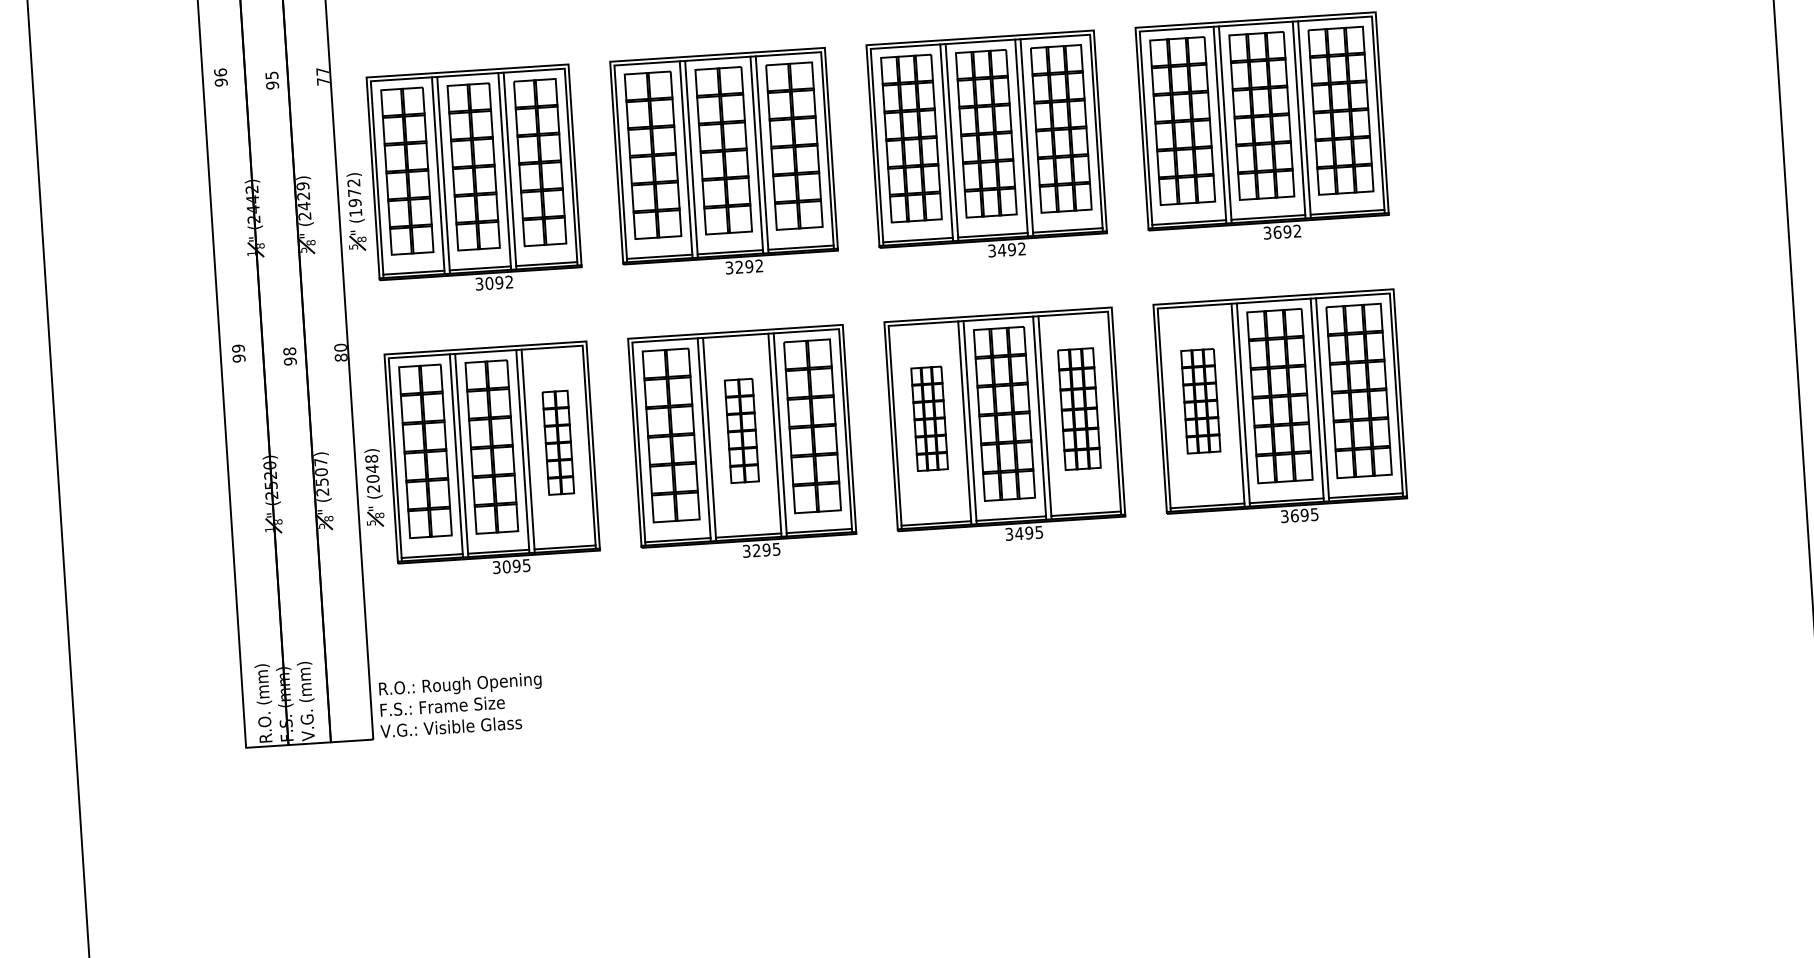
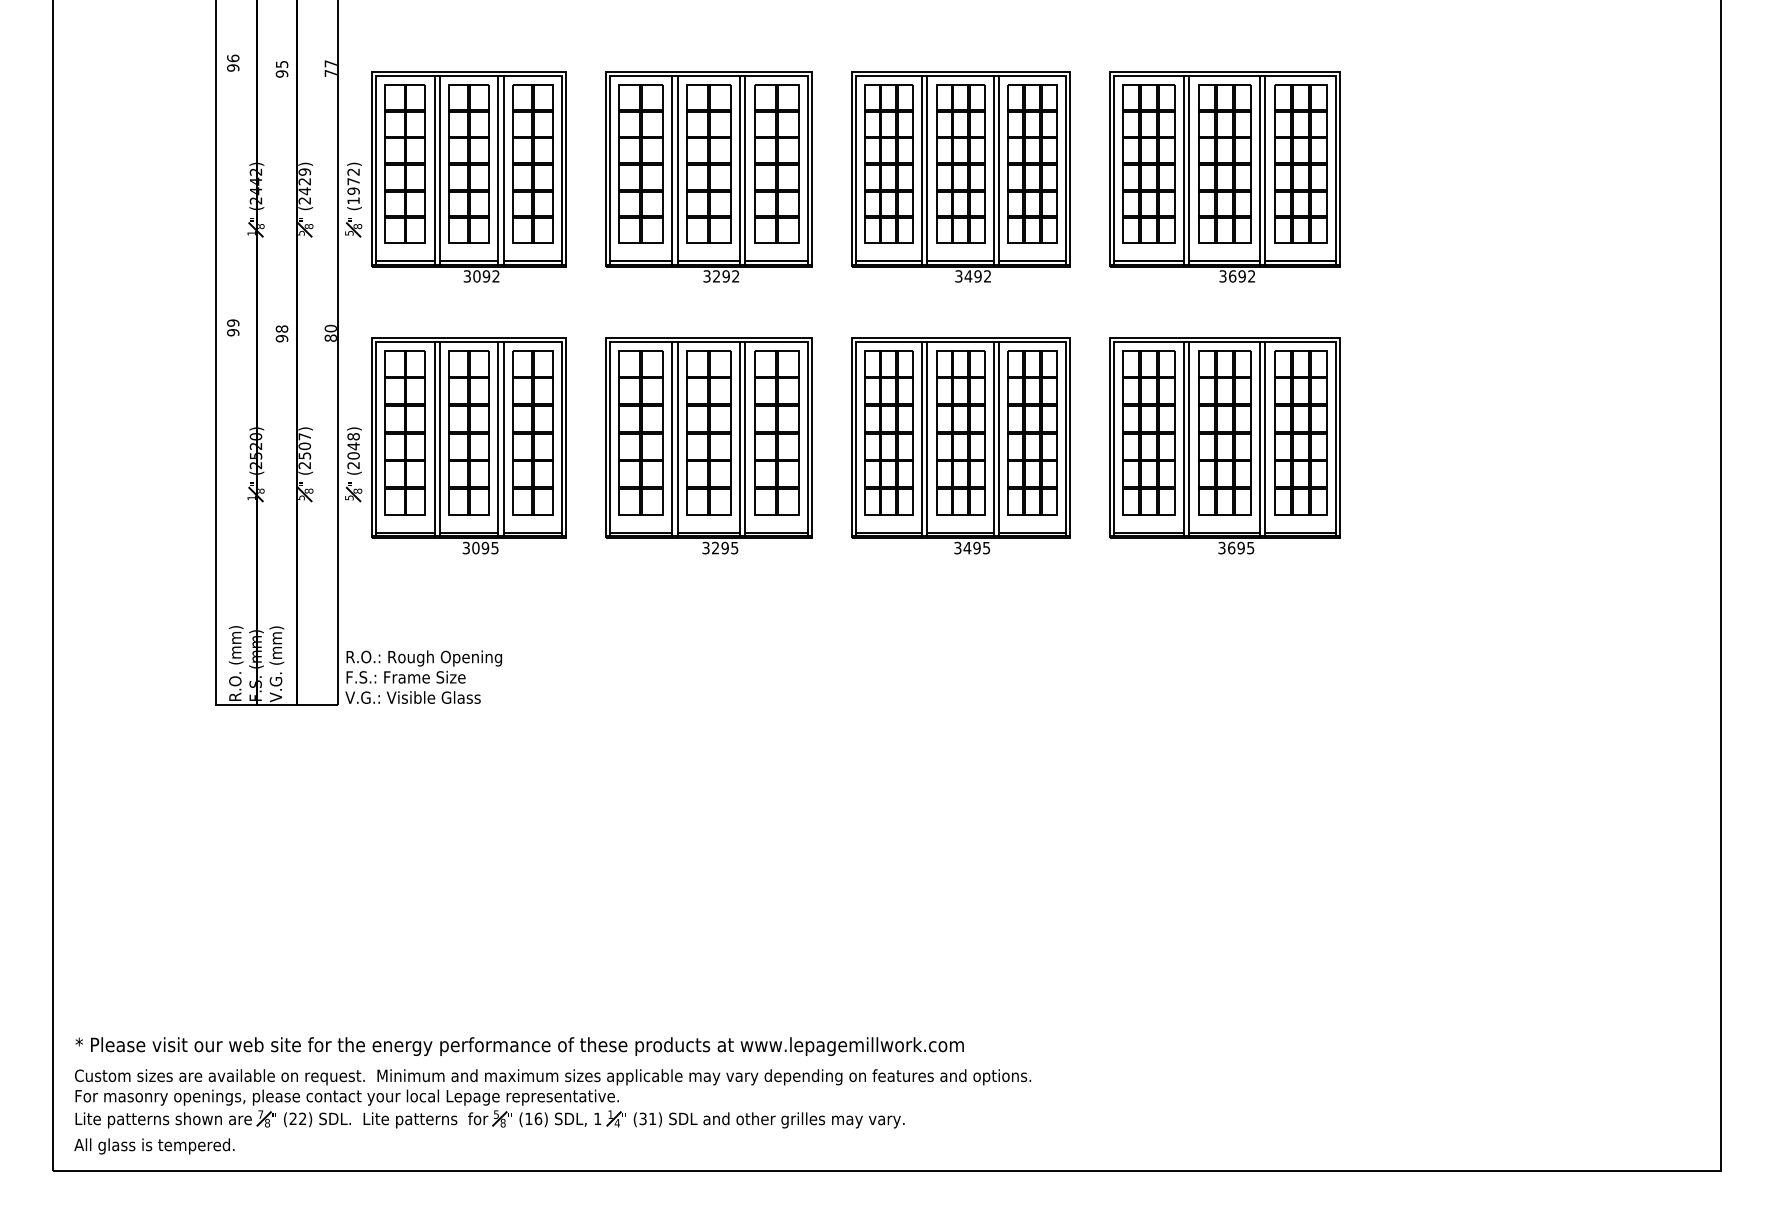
part: (1200, 400) -> (1148, 432), size x1.67
part: (1079, 408) -> (1032, 432), size x1.43
part: (929, 418) -> (888, 432), size x1.67
part: (741, 430) -> (708, 432), size x1.67
part: (557, 442) -> (532, 432), size x1.67

